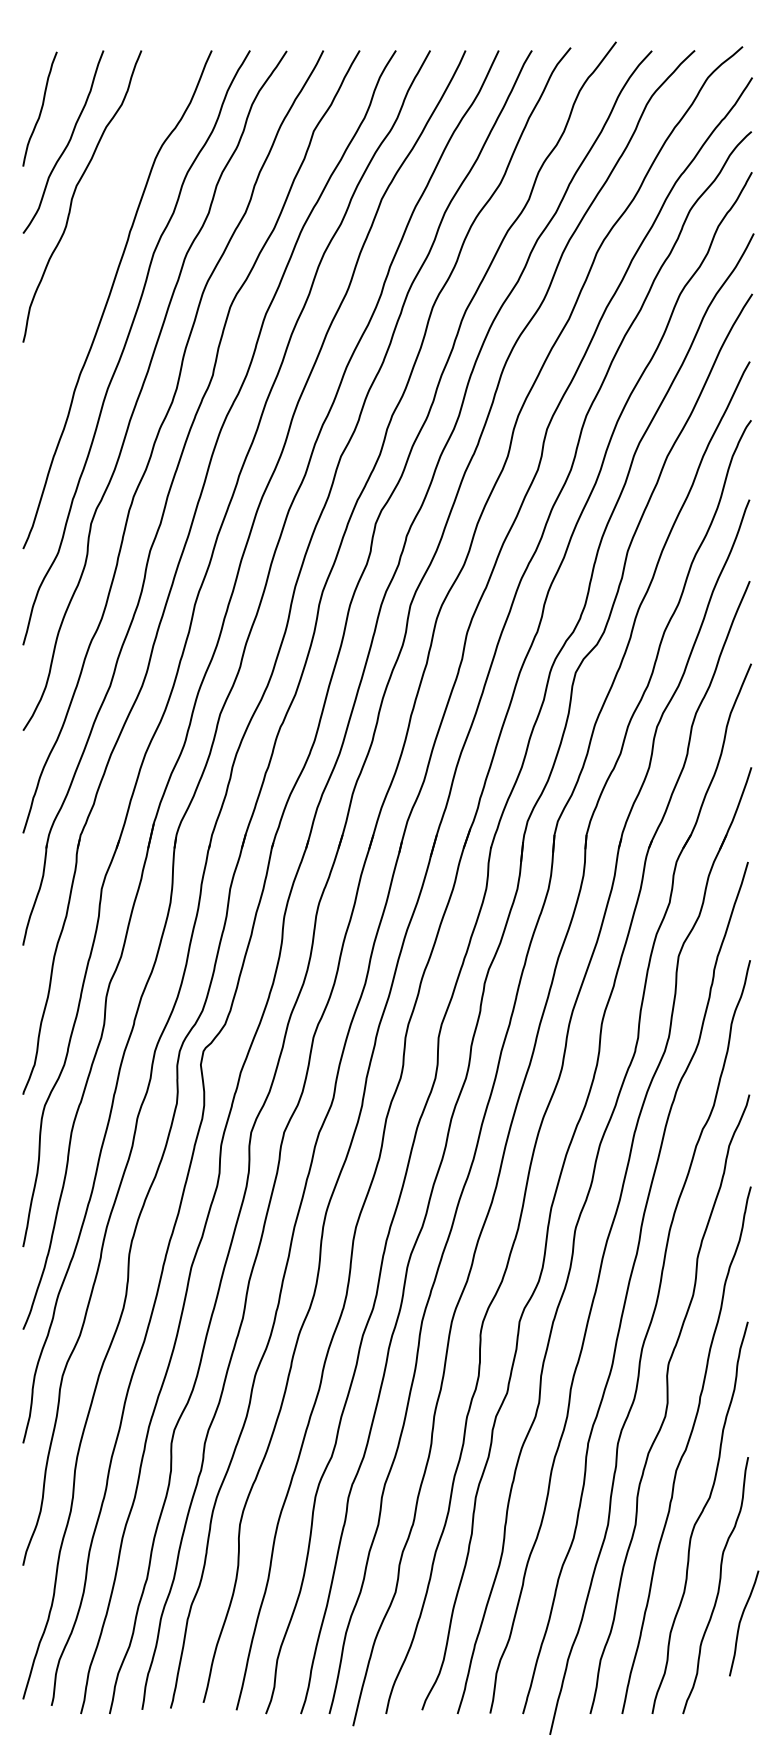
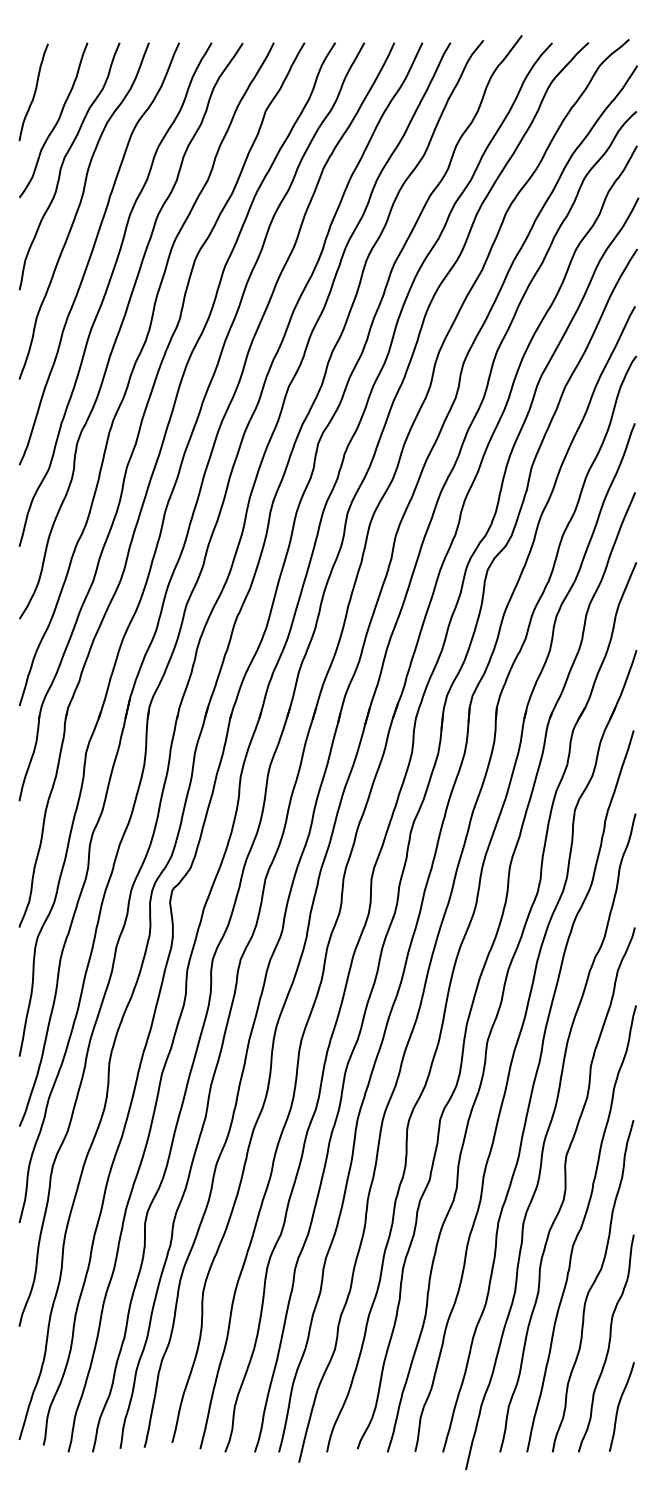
curve: (93, 247) -> (79, 209), added
curve: (741, 1621) -> (619, 1405), moved

